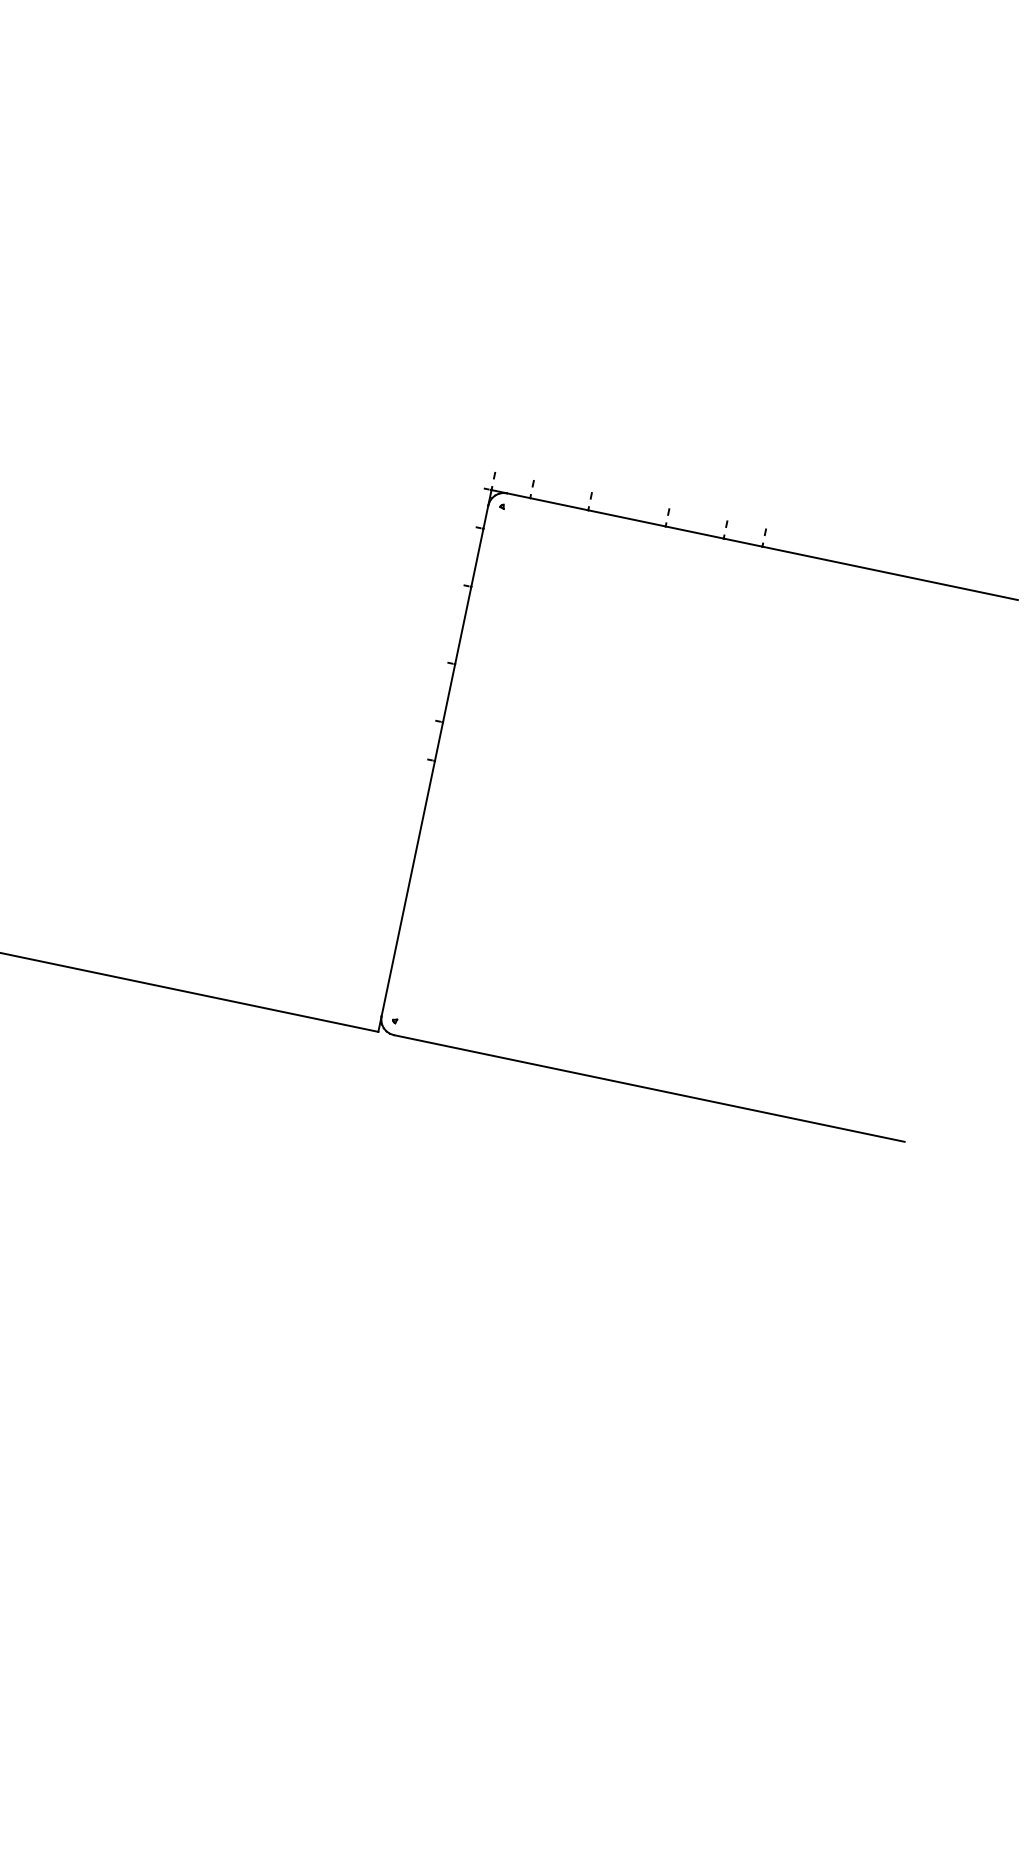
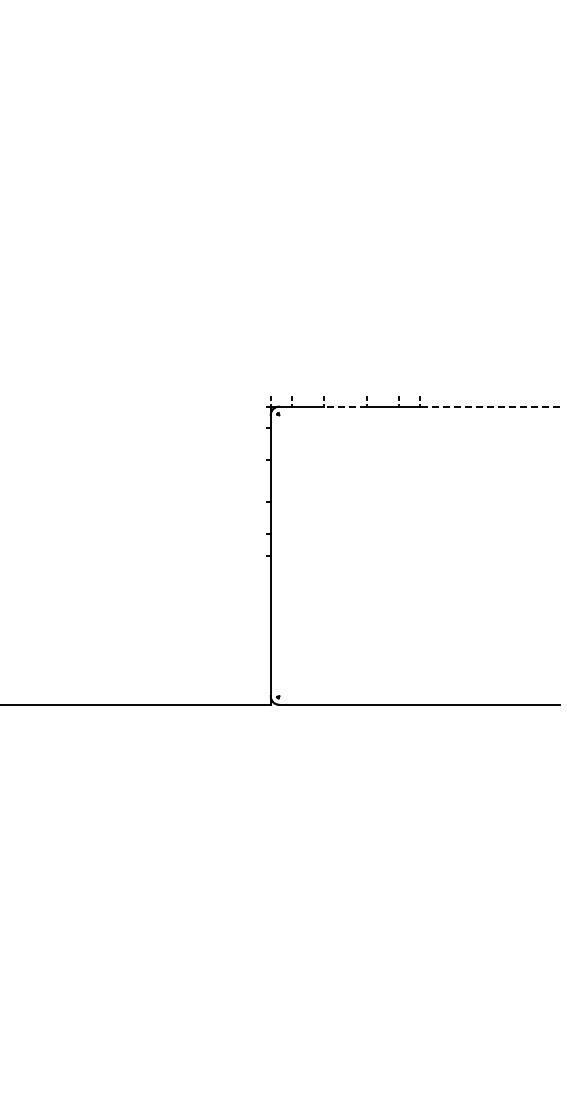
line: (625, 517) -> (344, 406), solid -> dashed
line: (889, 572) -> (489, 406), solid -> dashed

